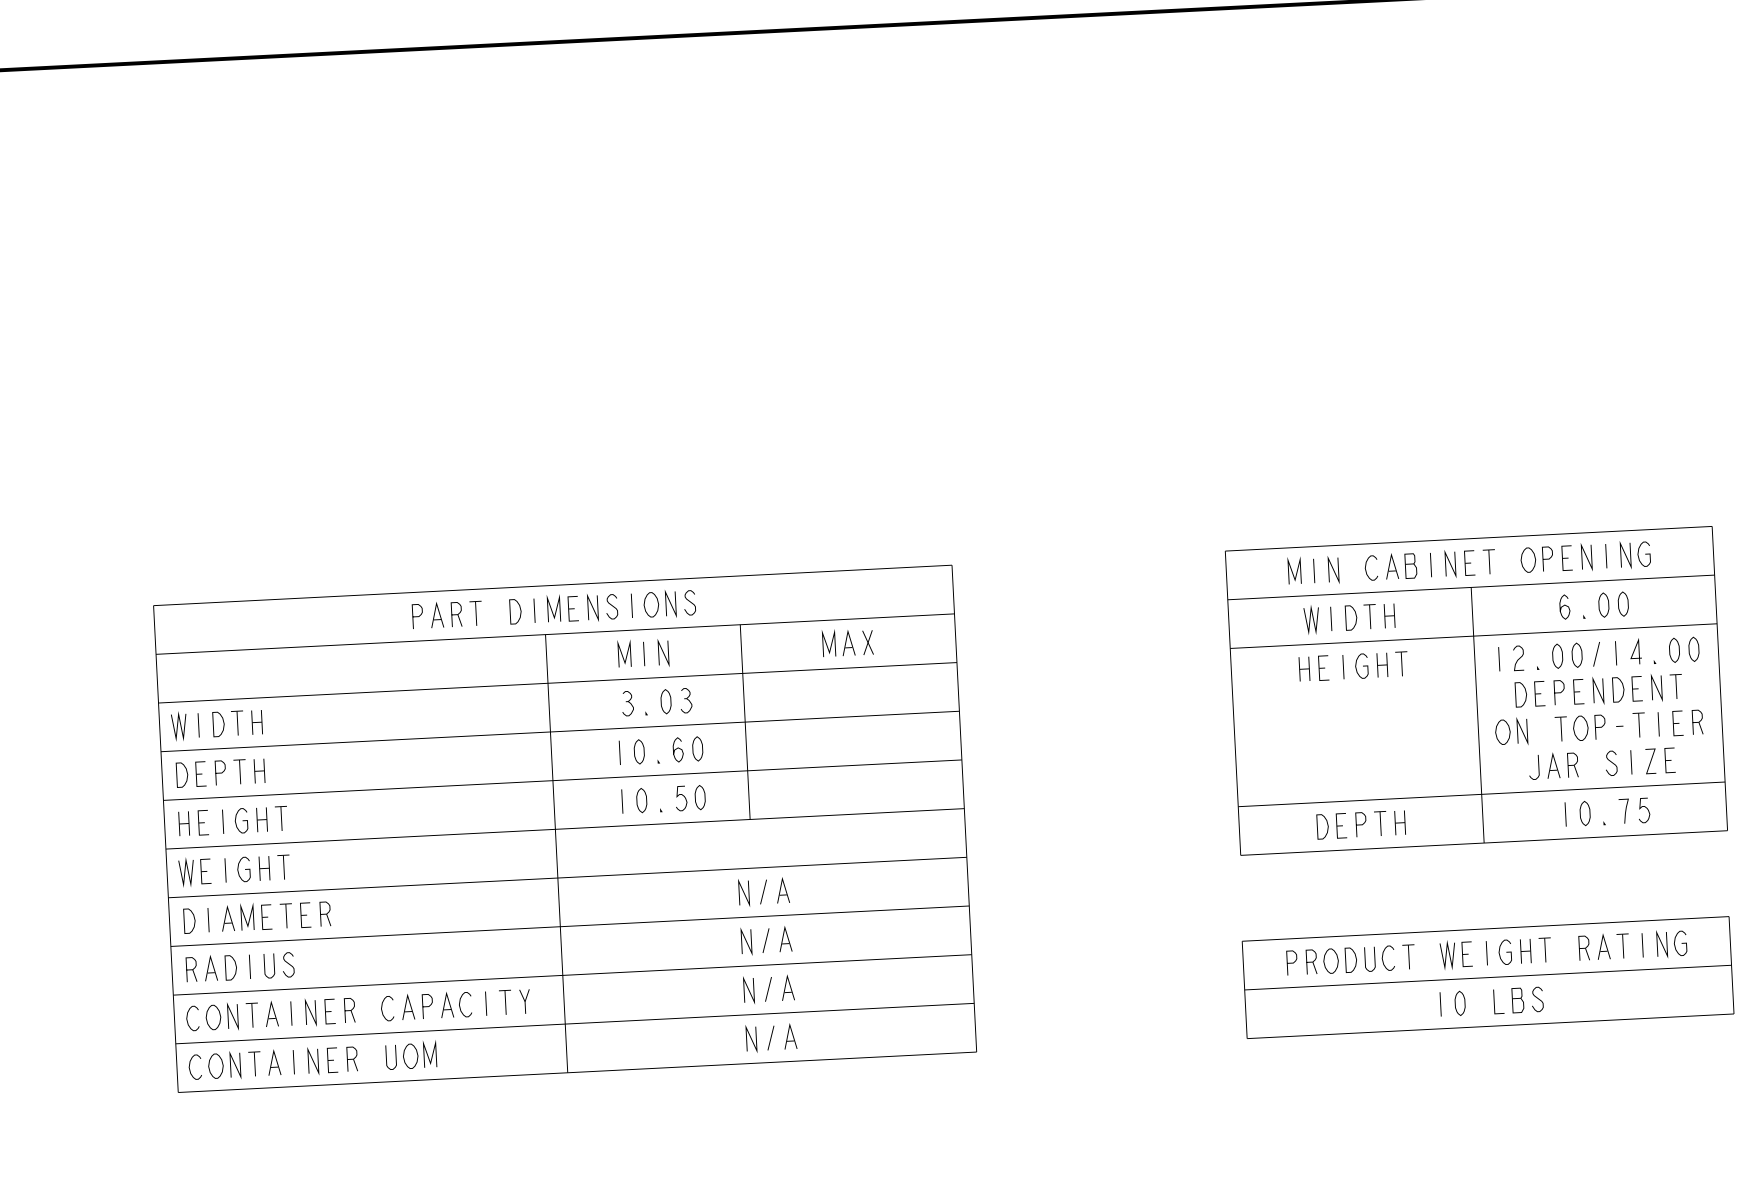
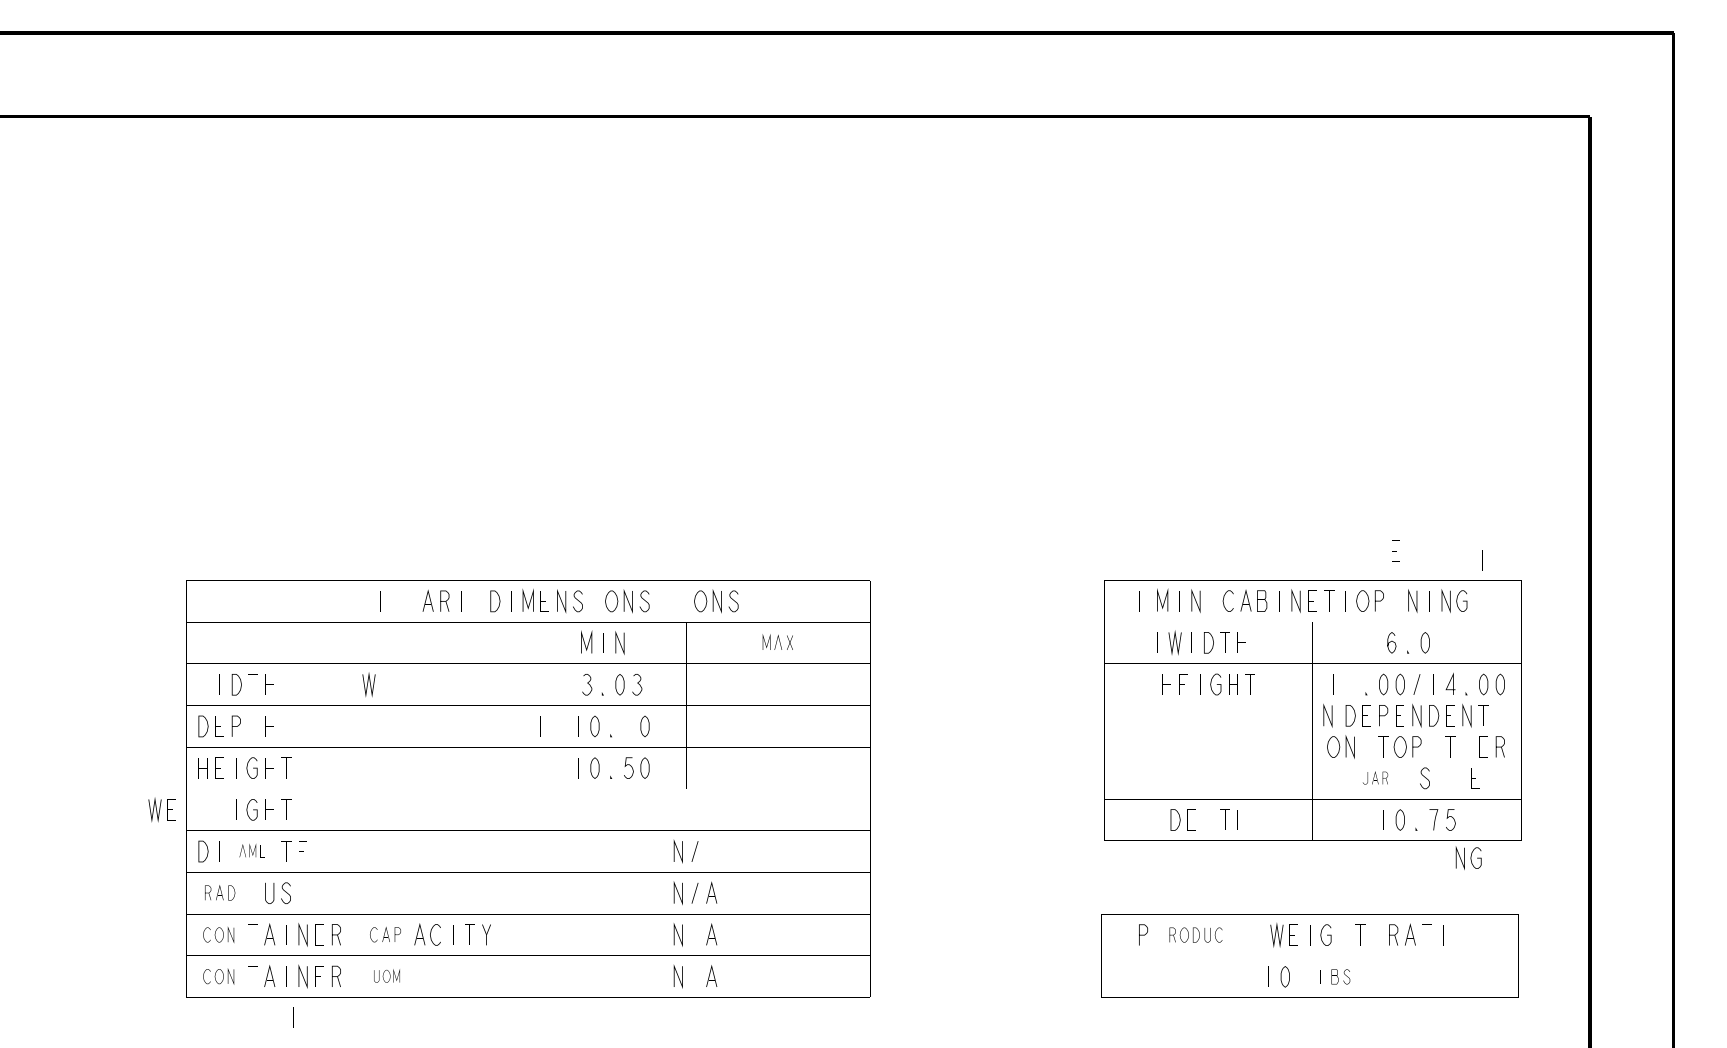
line: (1665, 505) -> (1482, 560), added
part: (1566, 557) -> (1395, 550), moved
line: (1508, 561) -> (1345, 601), added
line: (1267, 573) -> (1139, 601), added
part: (773, 598) -> (716, 601), added
part: (1622, 603) -> (1441, 642), removed
curve: (418, 615) -> (412, 600), removed
line: (381, 618) -> (380, 601), added
line: (1291, 620) -> (1157, 642), added
part: (847, 641) -> (777, 641), size x0.7
curve: (1518, 658) -> (1350, 684), removed
line: (1493, 695) -> (1327, 715), added
line: (177, 726) -> (367, 684), moved
curve: (677, 748) -> (627, 725), removed
line: (575, 755) -> (540, 726), added
line: (1650, 761) -> (1458, 778), removed
part: (1553, 765) -> (1375, 777), size x0.6
curve: (1361, 824) -> (1208, 819), removed
part: (194, 871) -> (161, 809), moved
part: (782, 889) -> (711, 850), removed
part: (325, 913) -> (319, 850), removed
part: (246, 916) -> (252, 850), size x0.6
part: (1671, 943) -> (1468, 857), moved
part: (1525, 951) -> (1343, 935), removed
part: (1359, 958) -> (1201, 934), size x0.7
part: (210, 967) -> (219, 892), size x0.7
line: (767, 988) -> (694, 934), removed
part: (1518, 1000) -> (1335, 976), size x0.7
part: (407, 1007) -> (385, 934), size x0.7
part: (212, 1017) -> (218, 934), size x0.7
line: (770, 1037) -> (694, 976), removed
part: (410, 1054) -> (386, 975), size x0.6
part: (214, 1066) -> (218, 976), size x0.7
line: (304, 1109) -> (293, 1017), added

